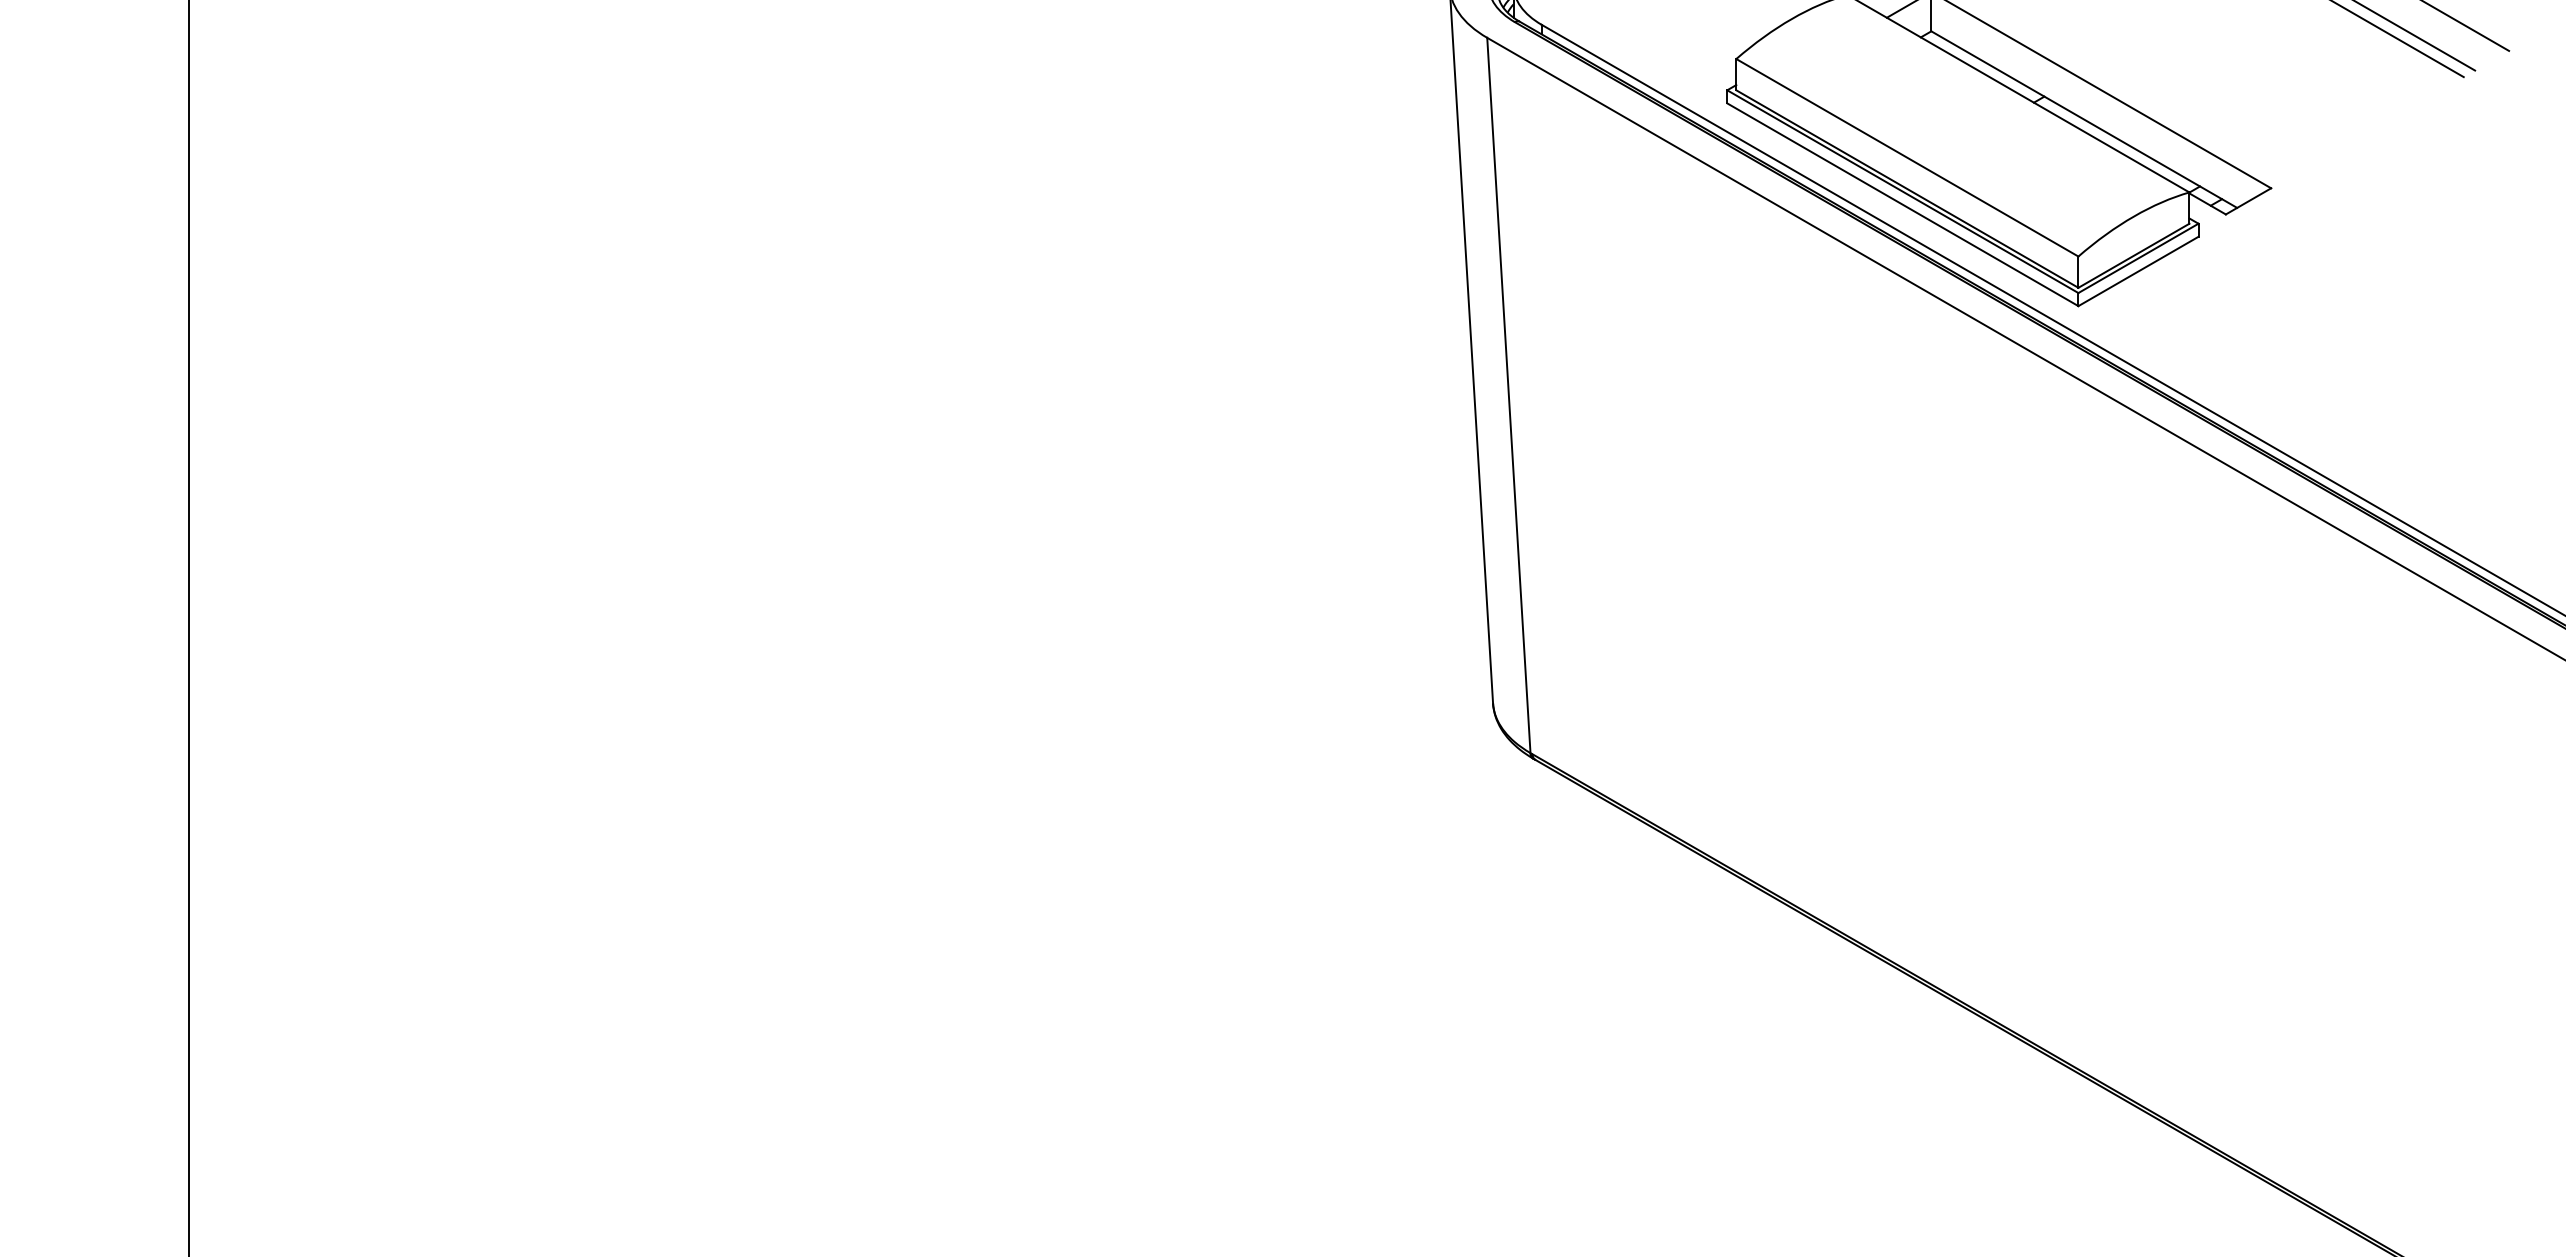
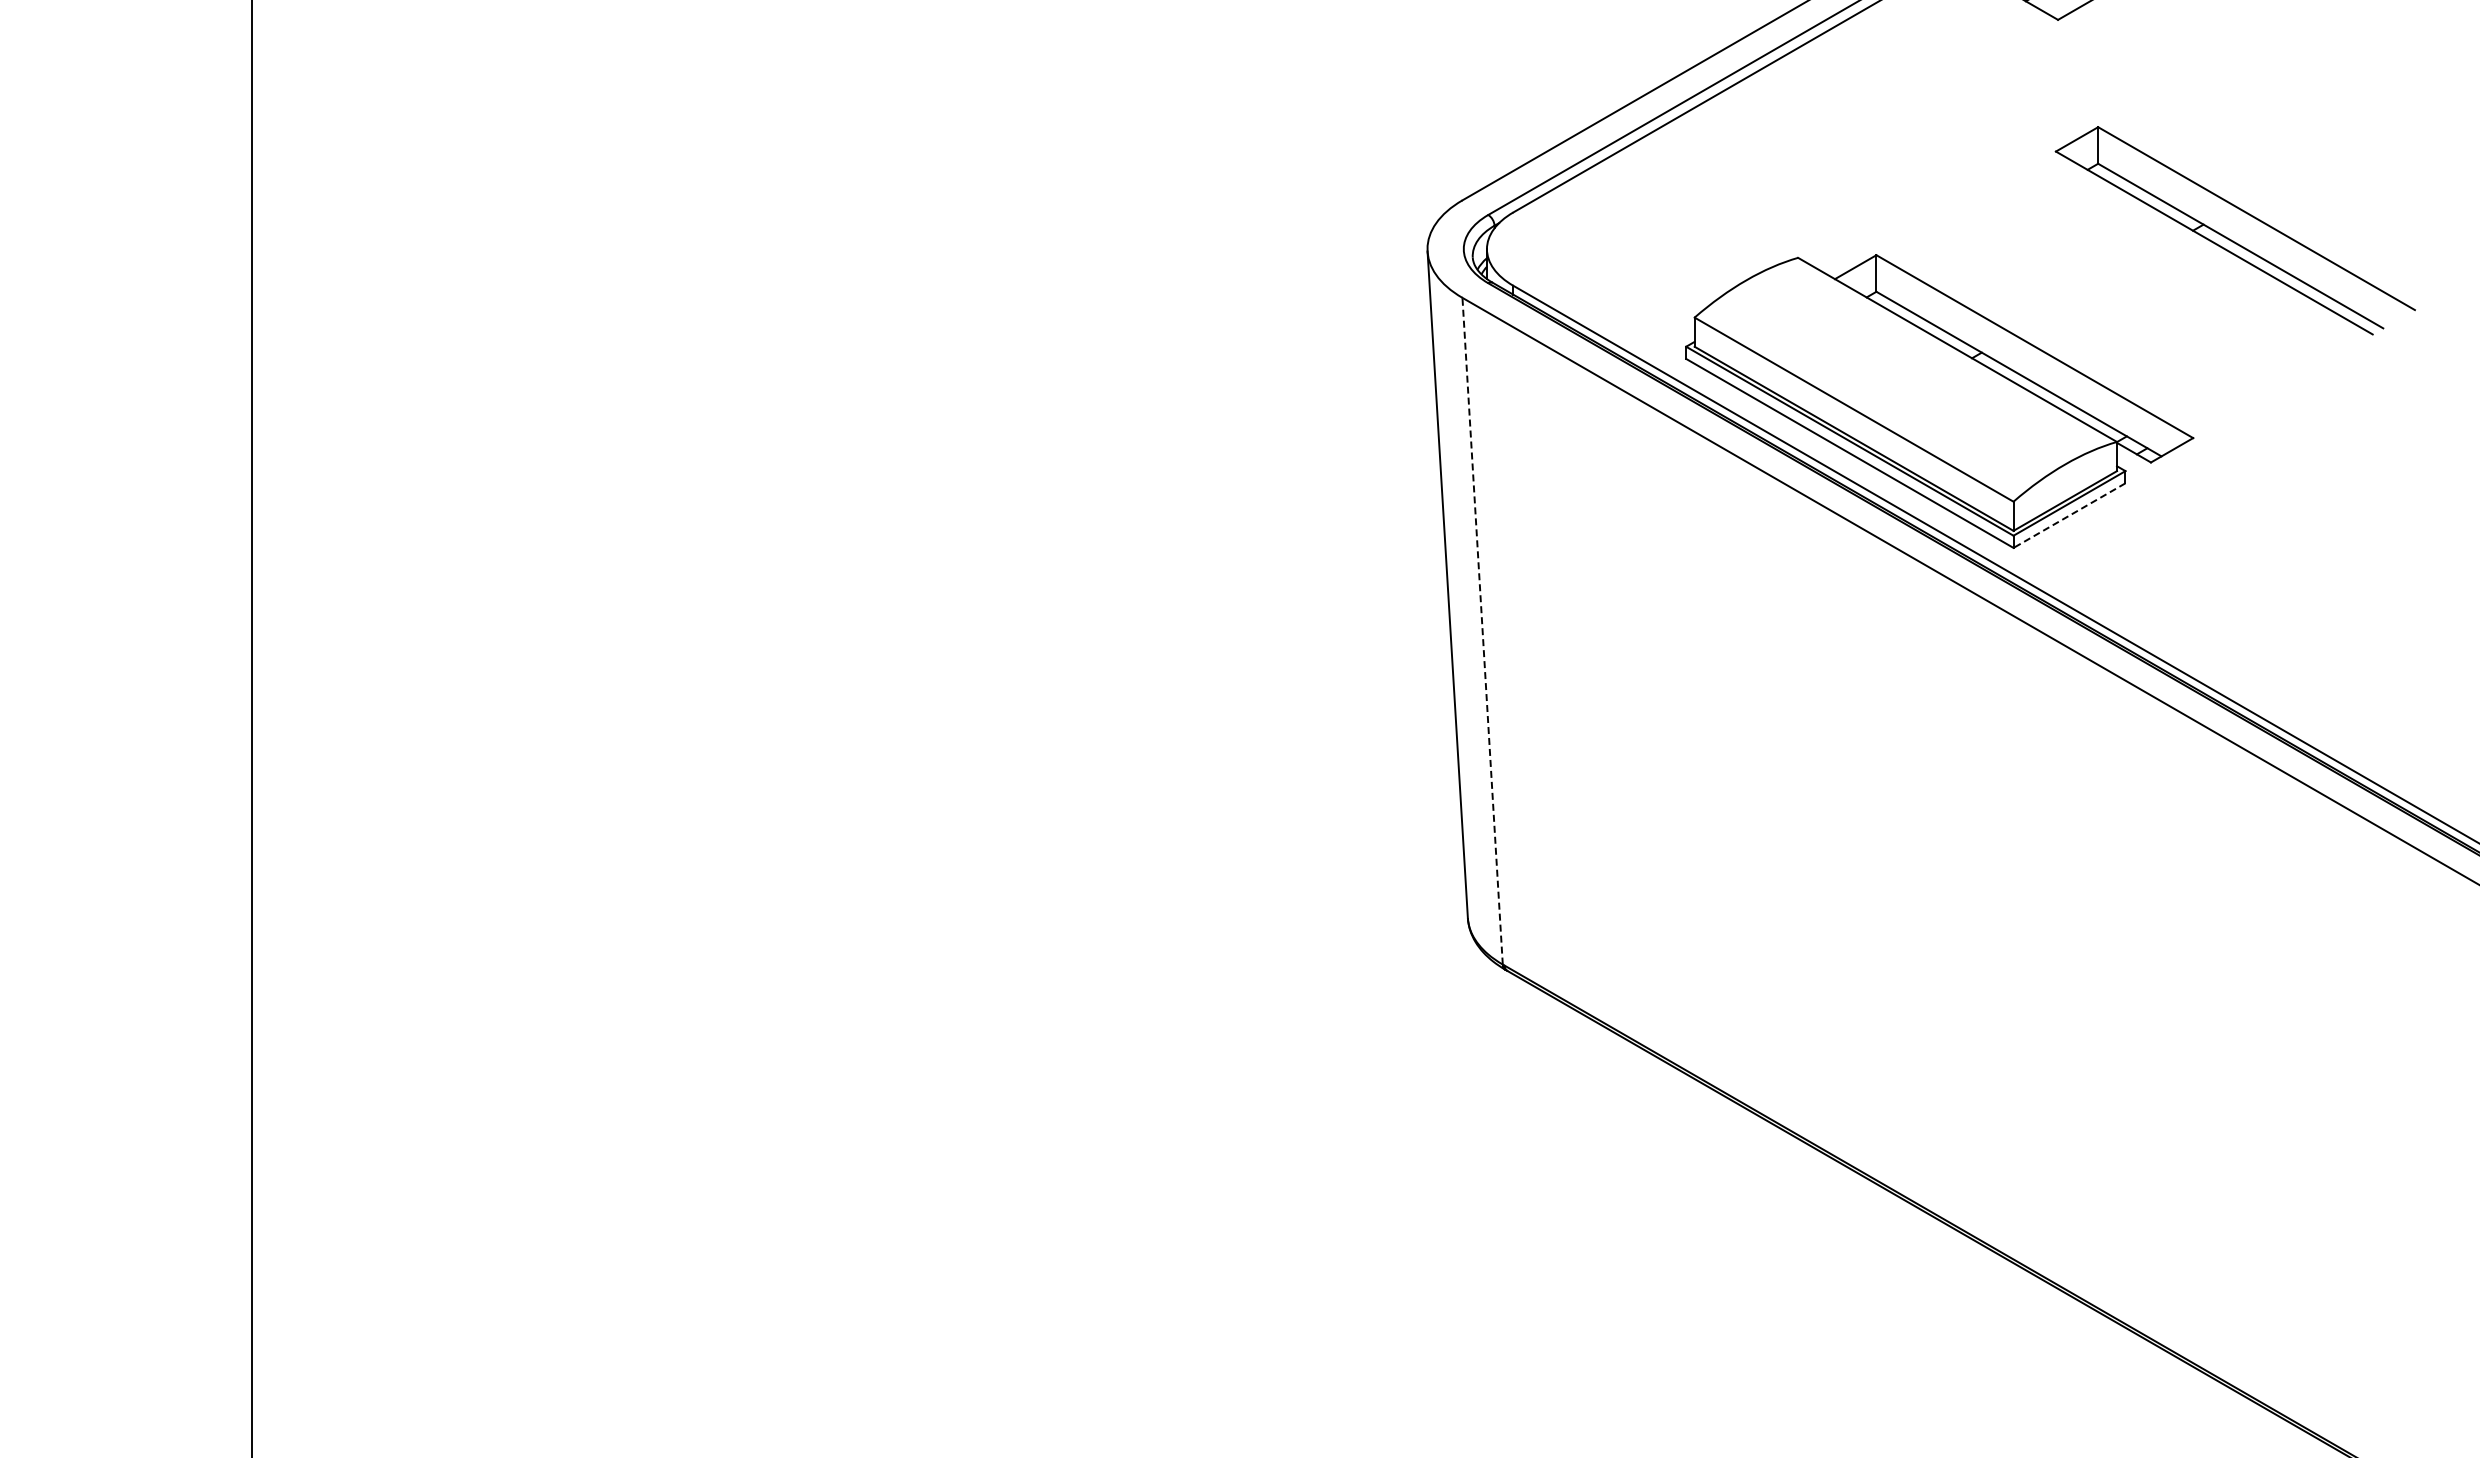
line: (2138, 271) -> (2069, 515), solid -> dashed
line: (1508, 395) -> (1482, 631), solid -> dashed

